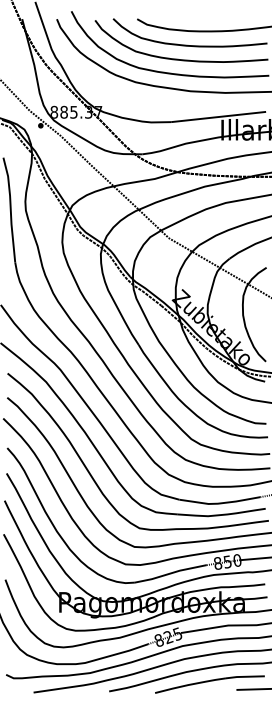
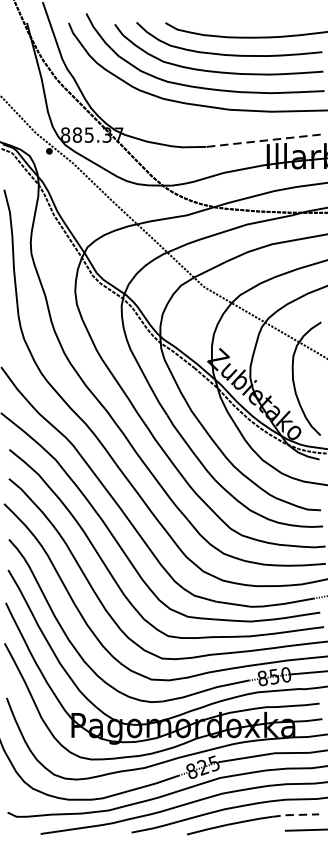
line: (218, 117) -> (263, 141), solid -> dashed
line: (245, 676) -> (295, 814), solid -> dashed

